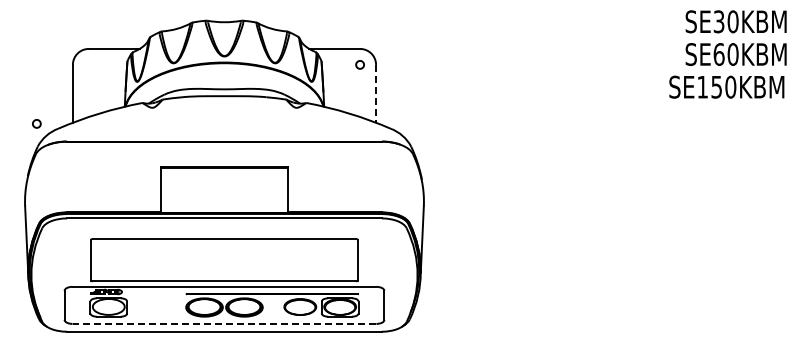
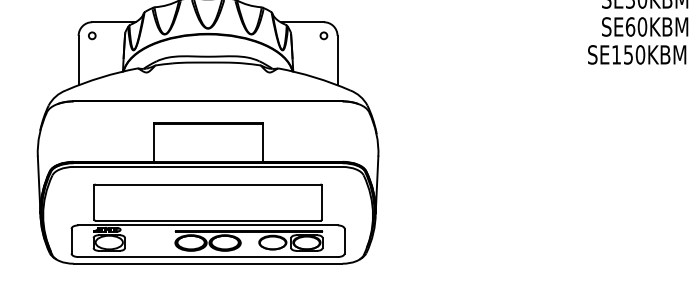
line: (376, 93) -> (337, 60), dashed -> solid
circle: (36, 123) -> (91, 35), moved
line: (224, 323) -> (208, 256), dashed -> solid

